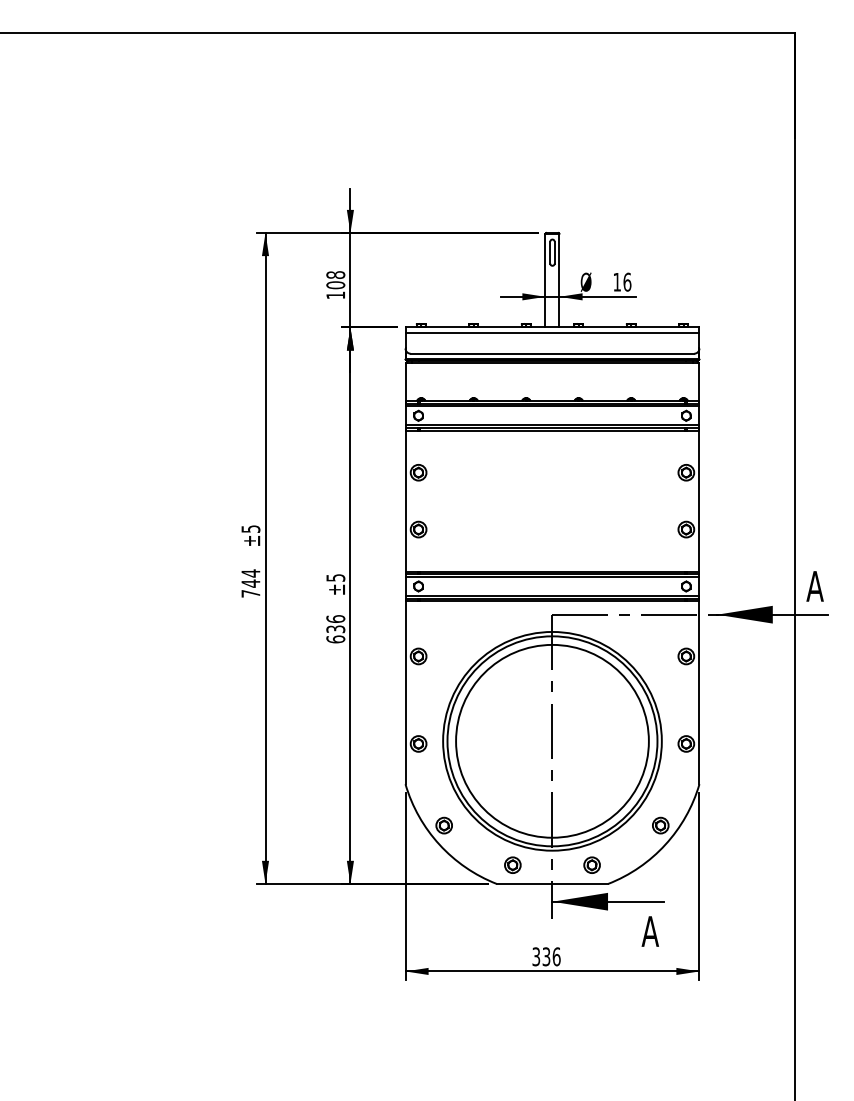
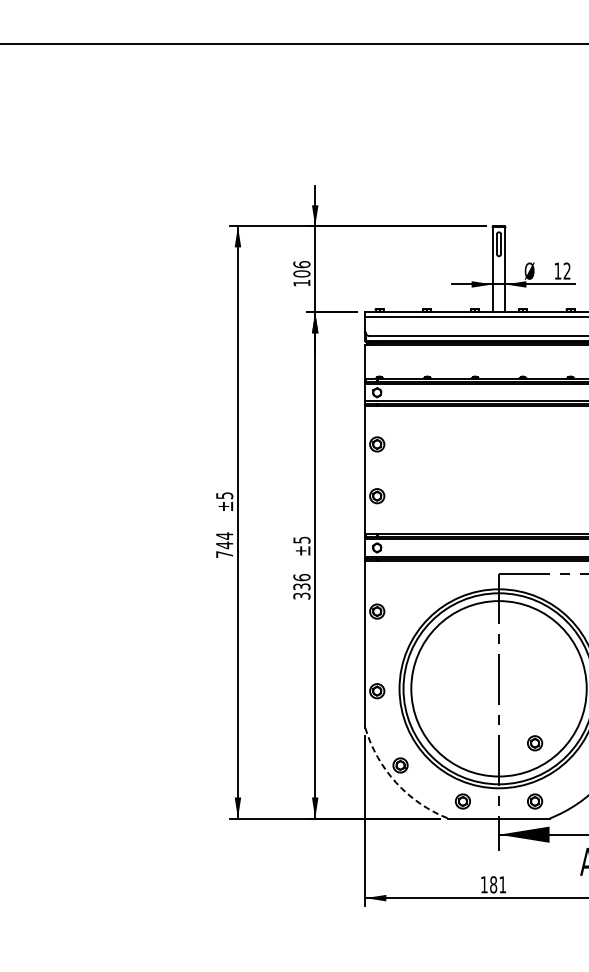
text: (335, 274) -> (301, 264), 108 -> 106
text: (627, 281) -> (567, 270), 16 -> 12
text: (335, 639) -> (301, 596), 636 -> 336
part: (591, 800) -> (534, 742), added
arc: (439, 844) -> (396, 782), solid -> dashed
text: (546, 956) -> (493, 884), 336 -> 181

